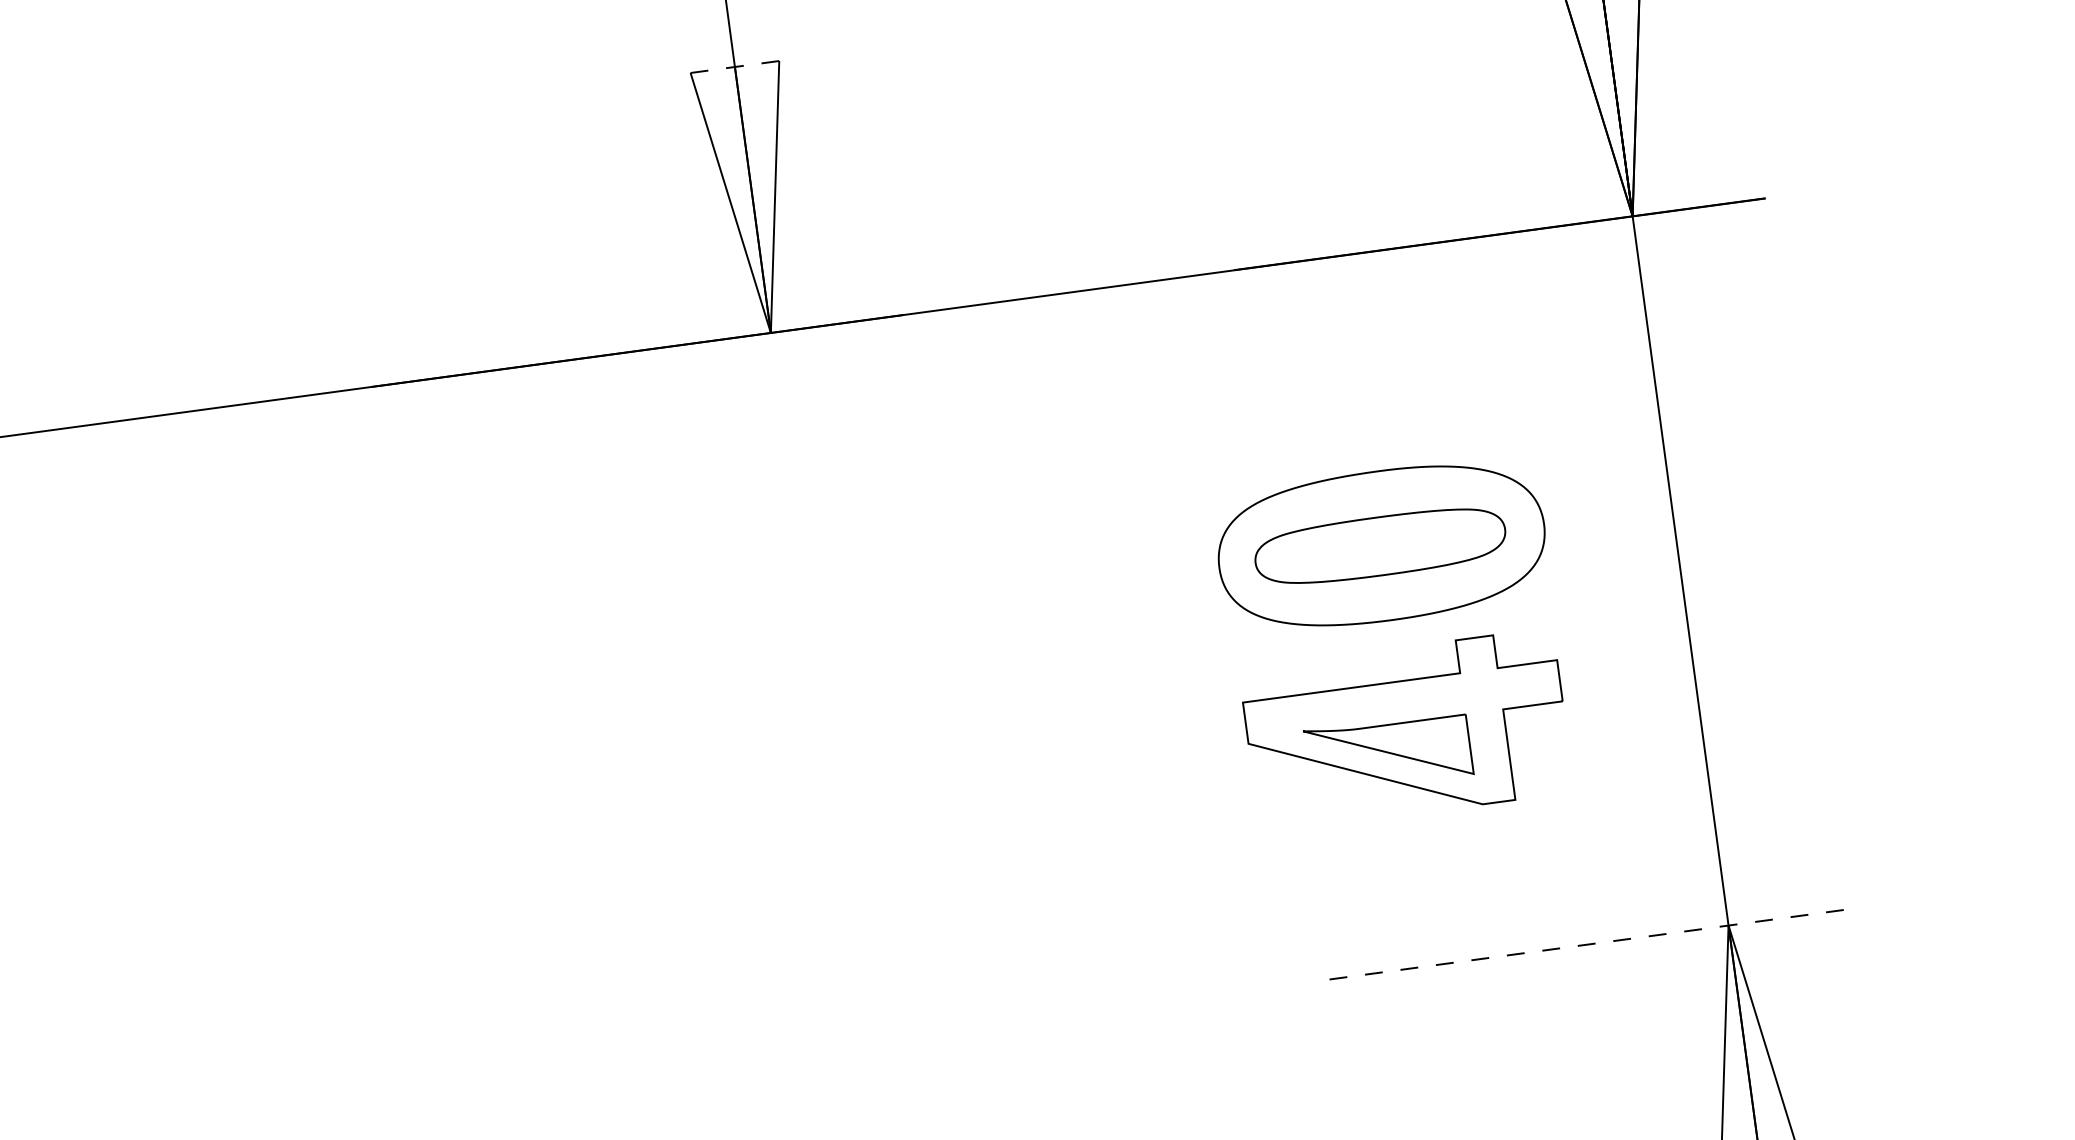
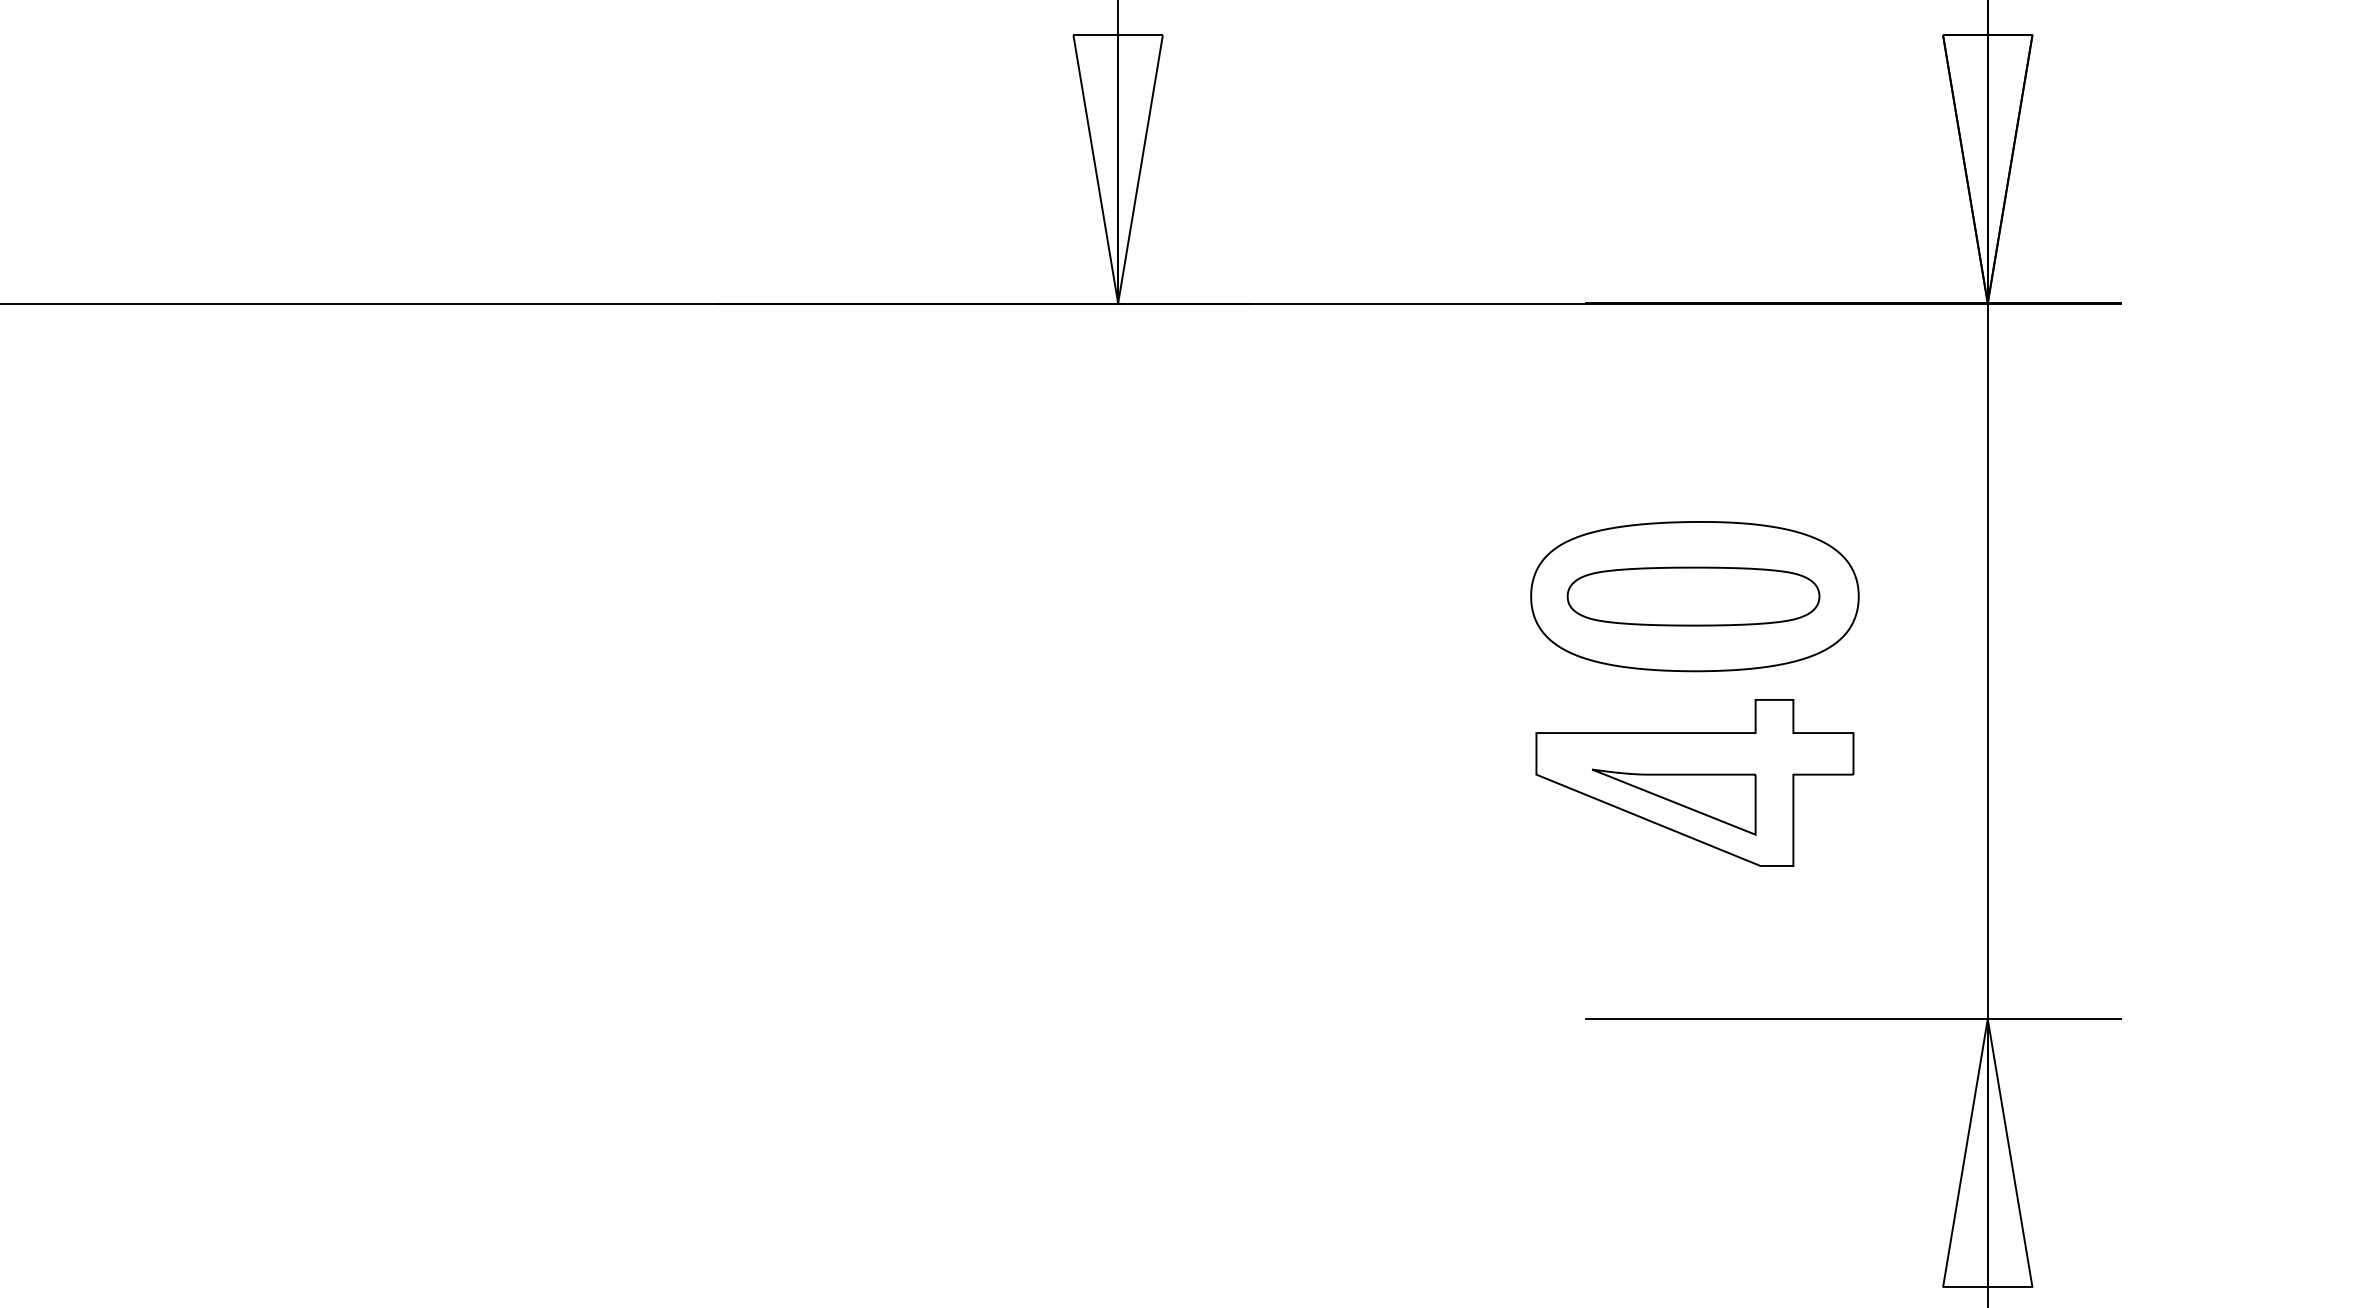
line: (735, 67) -> (1118, 35), dashed -> solid
line: (1596, 943) -> (1854, 1019), dashed -> solid

